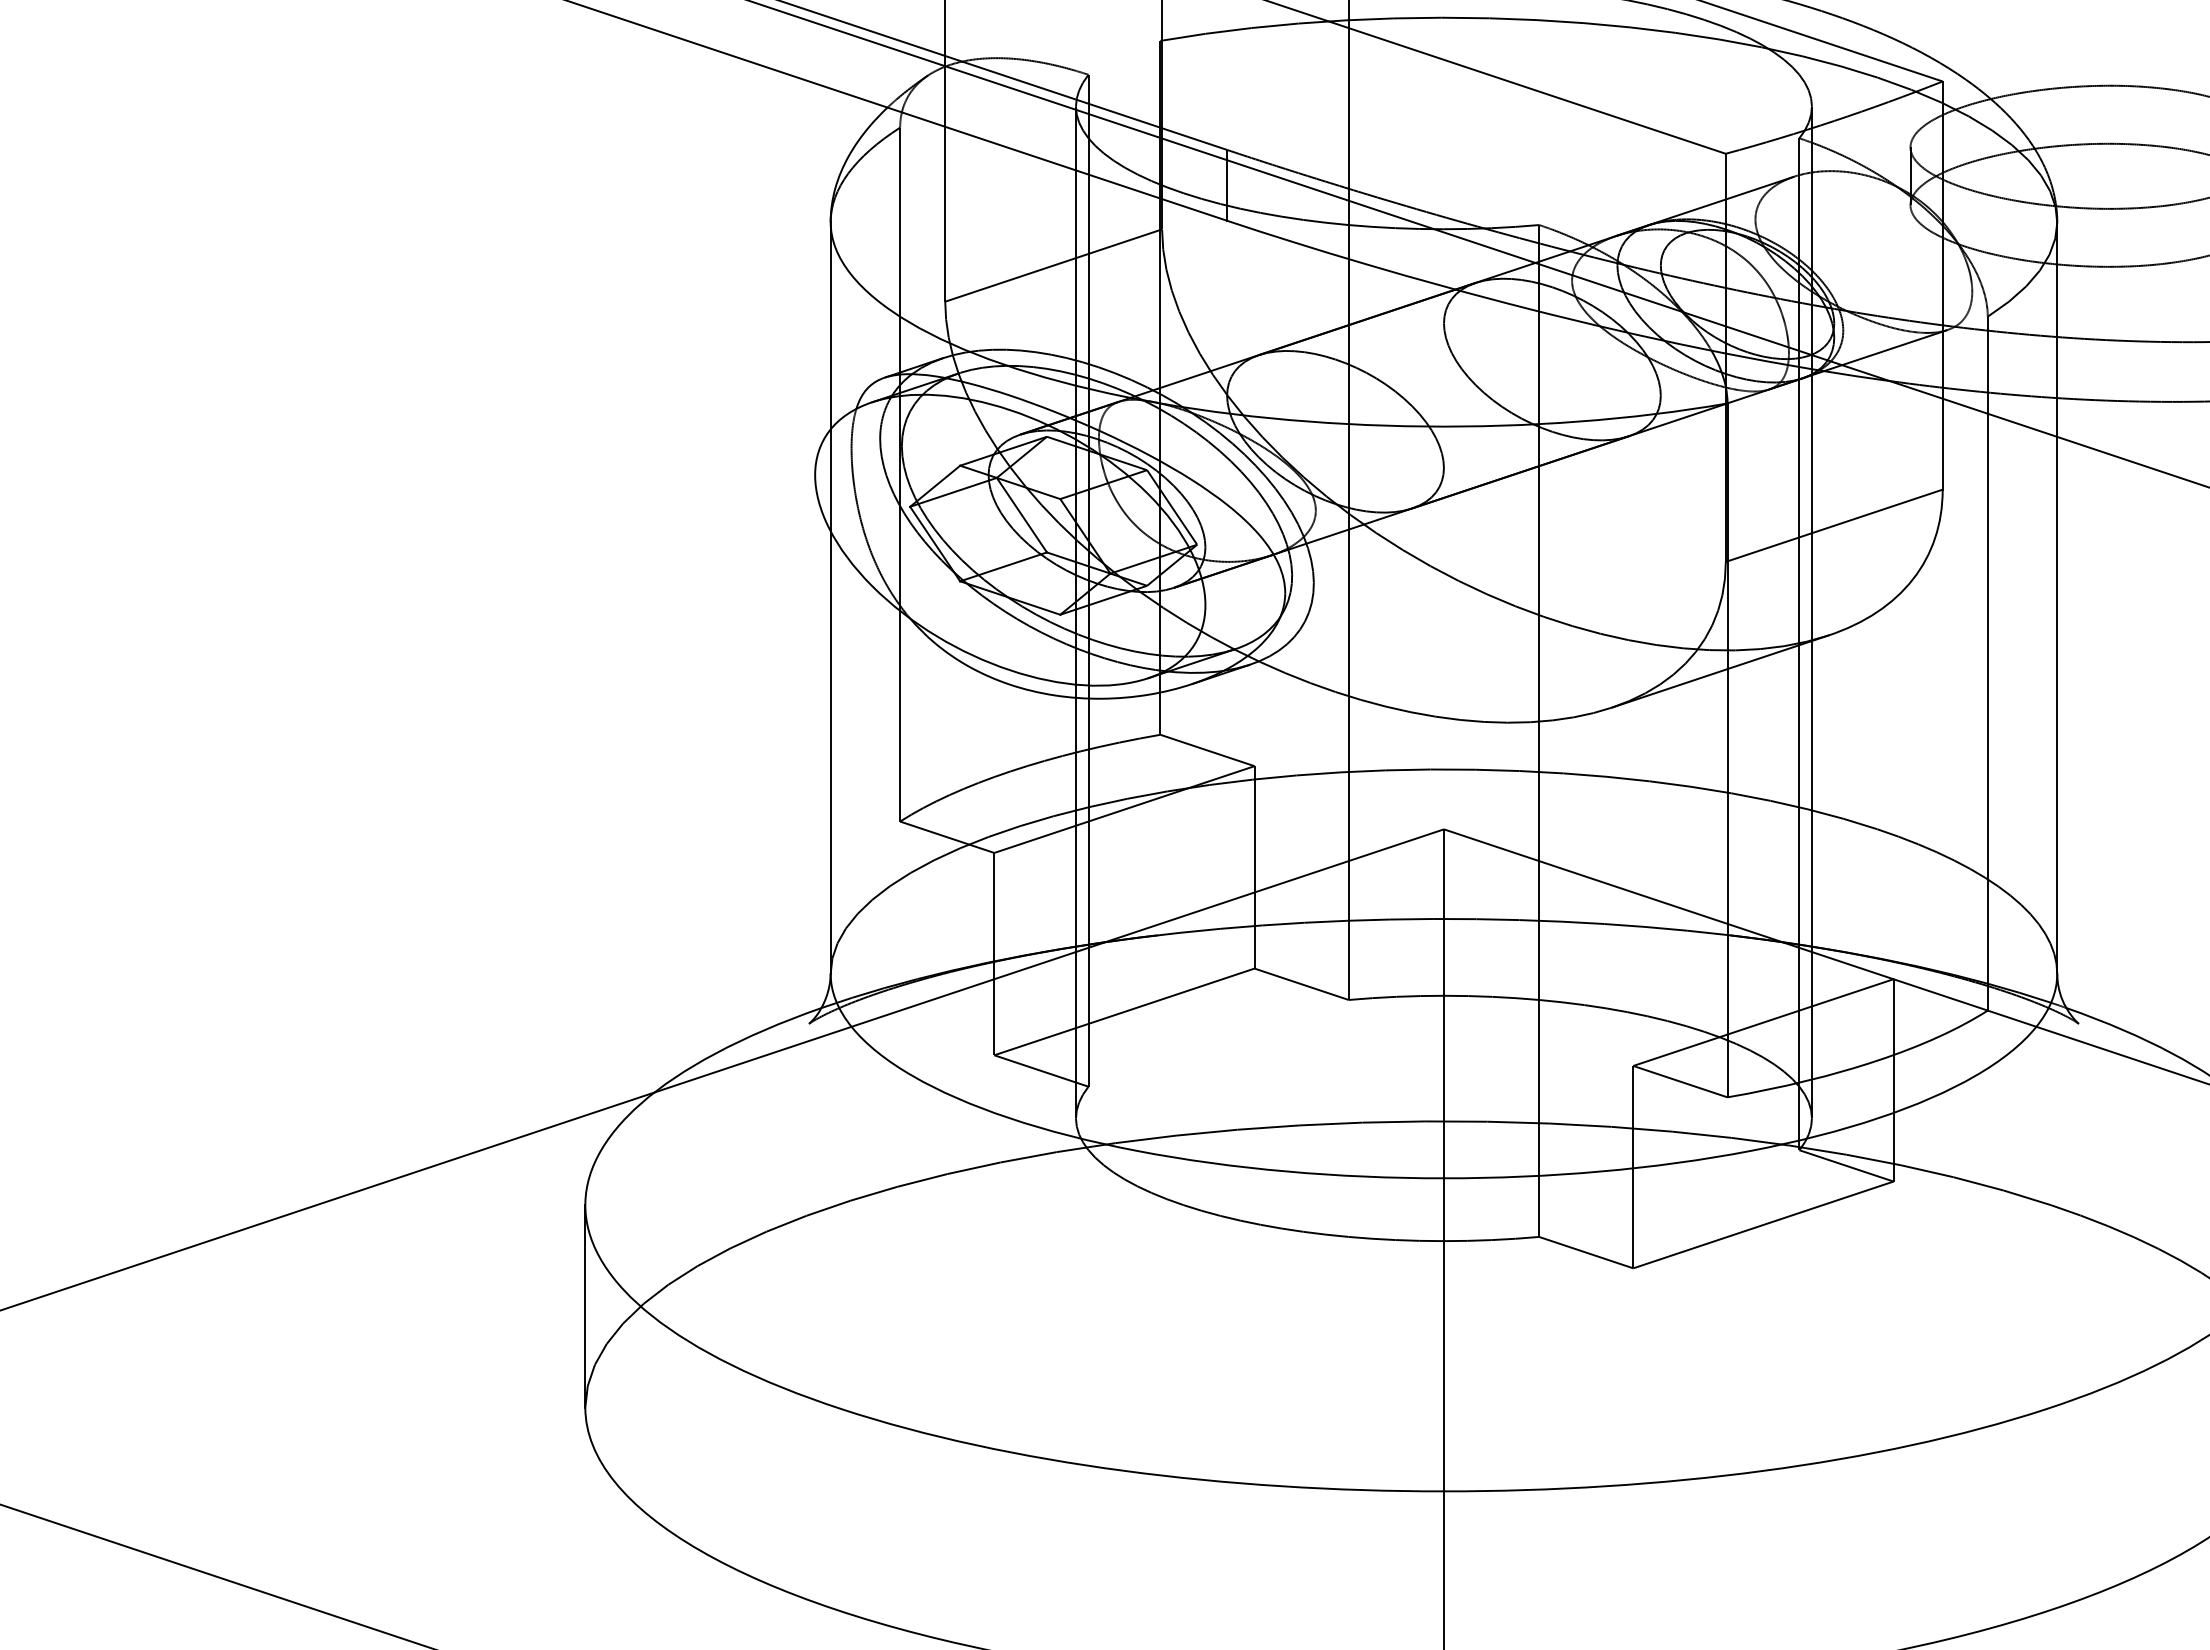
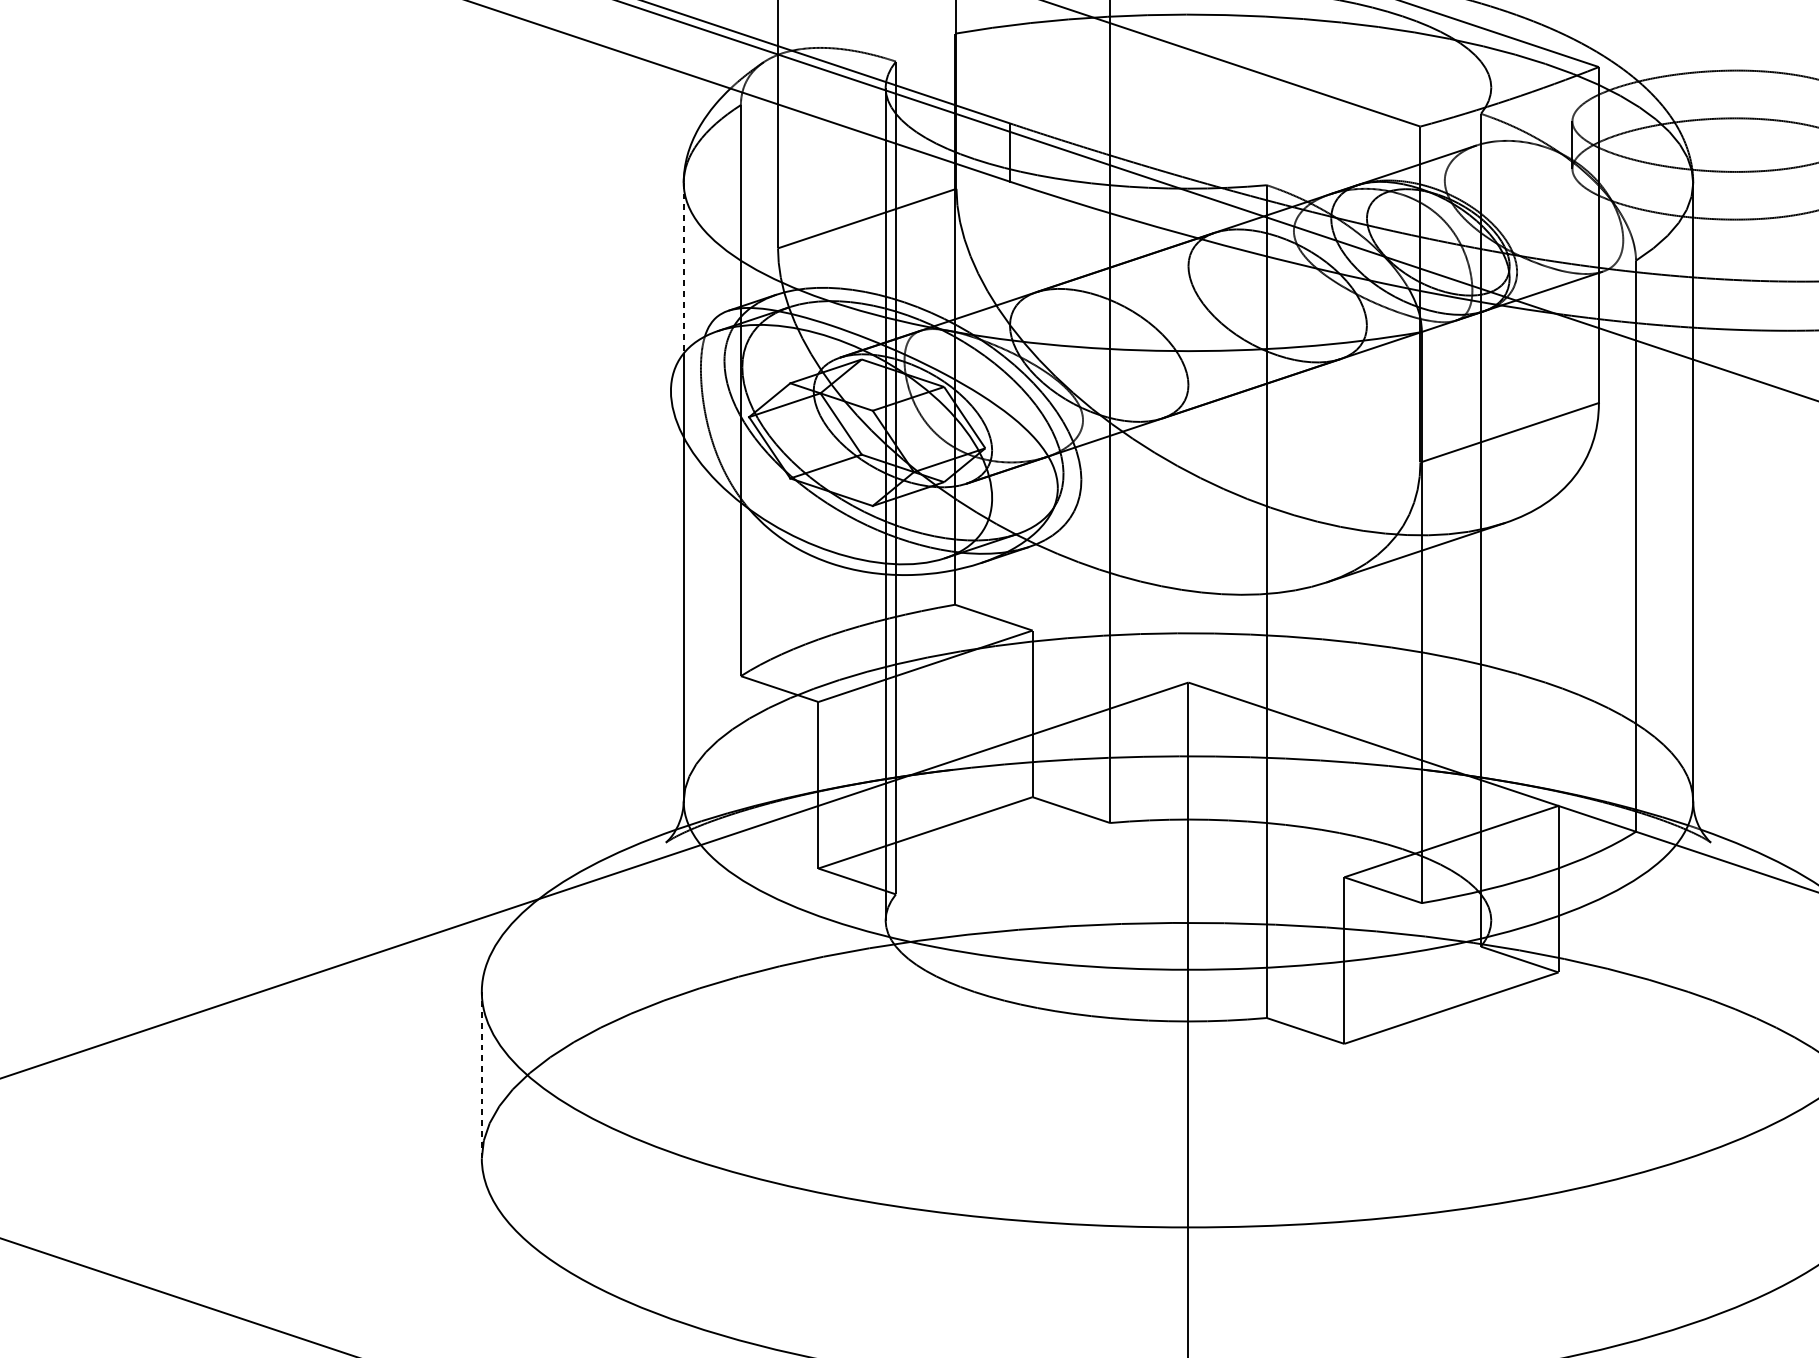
line: (830, 325) -> (683, 267), solid -> dashed
line: (1811, 612) -> (1490, 504), removed
line: (585, 1305) -> (481, 1074), solid -> dashed

